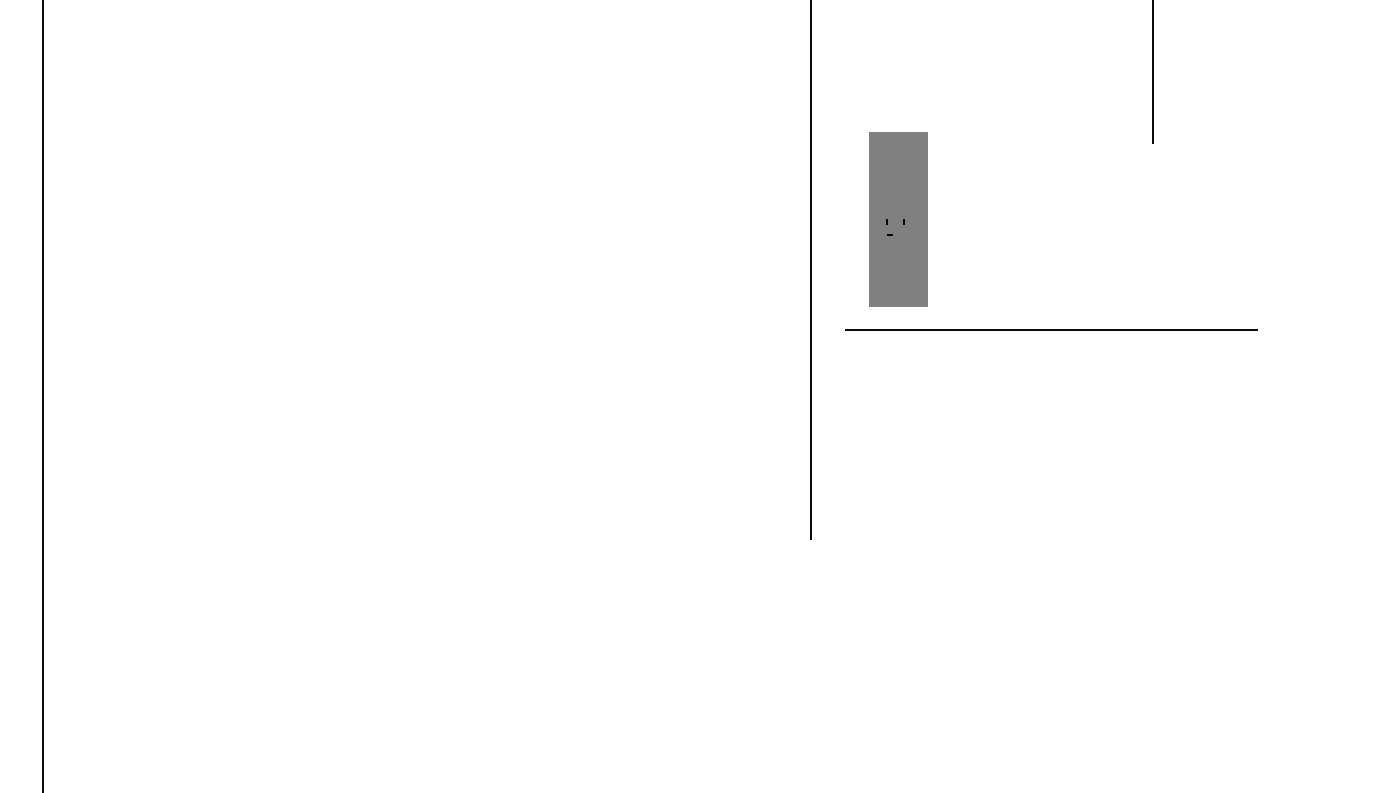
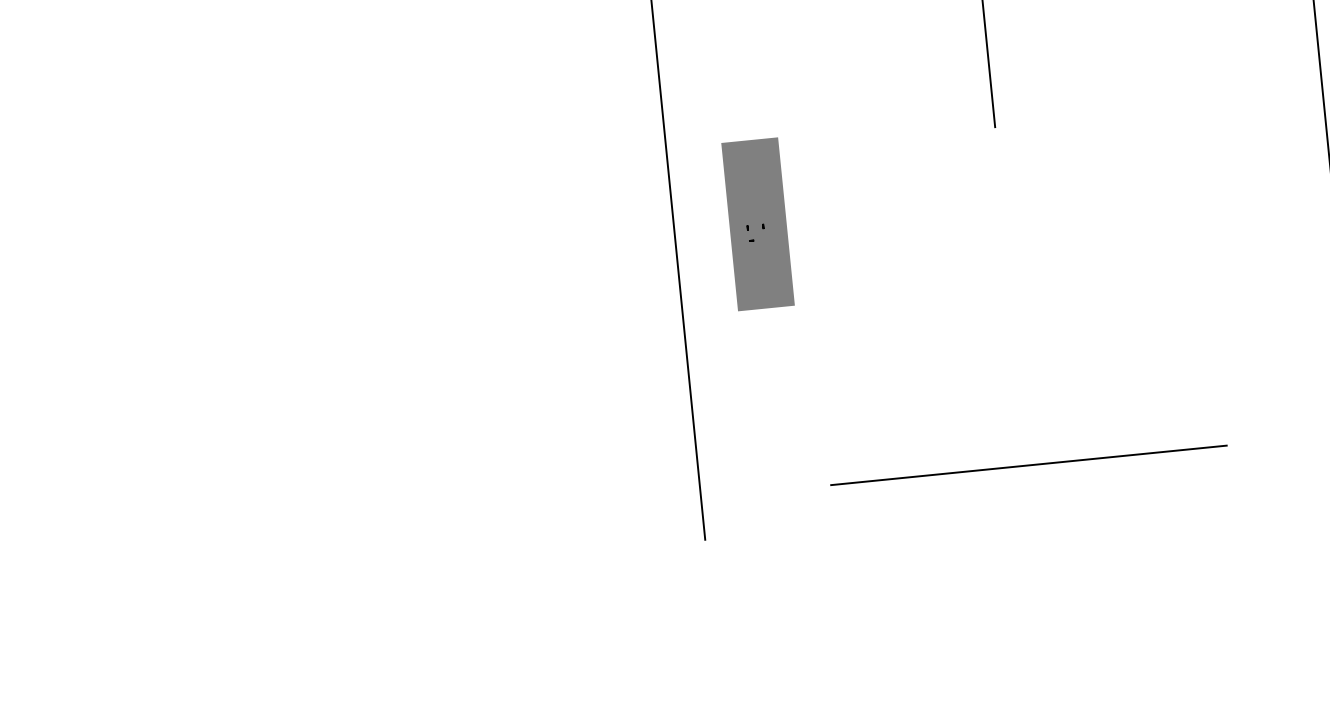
line: (1051, 329) -> (1028, 464), moved

